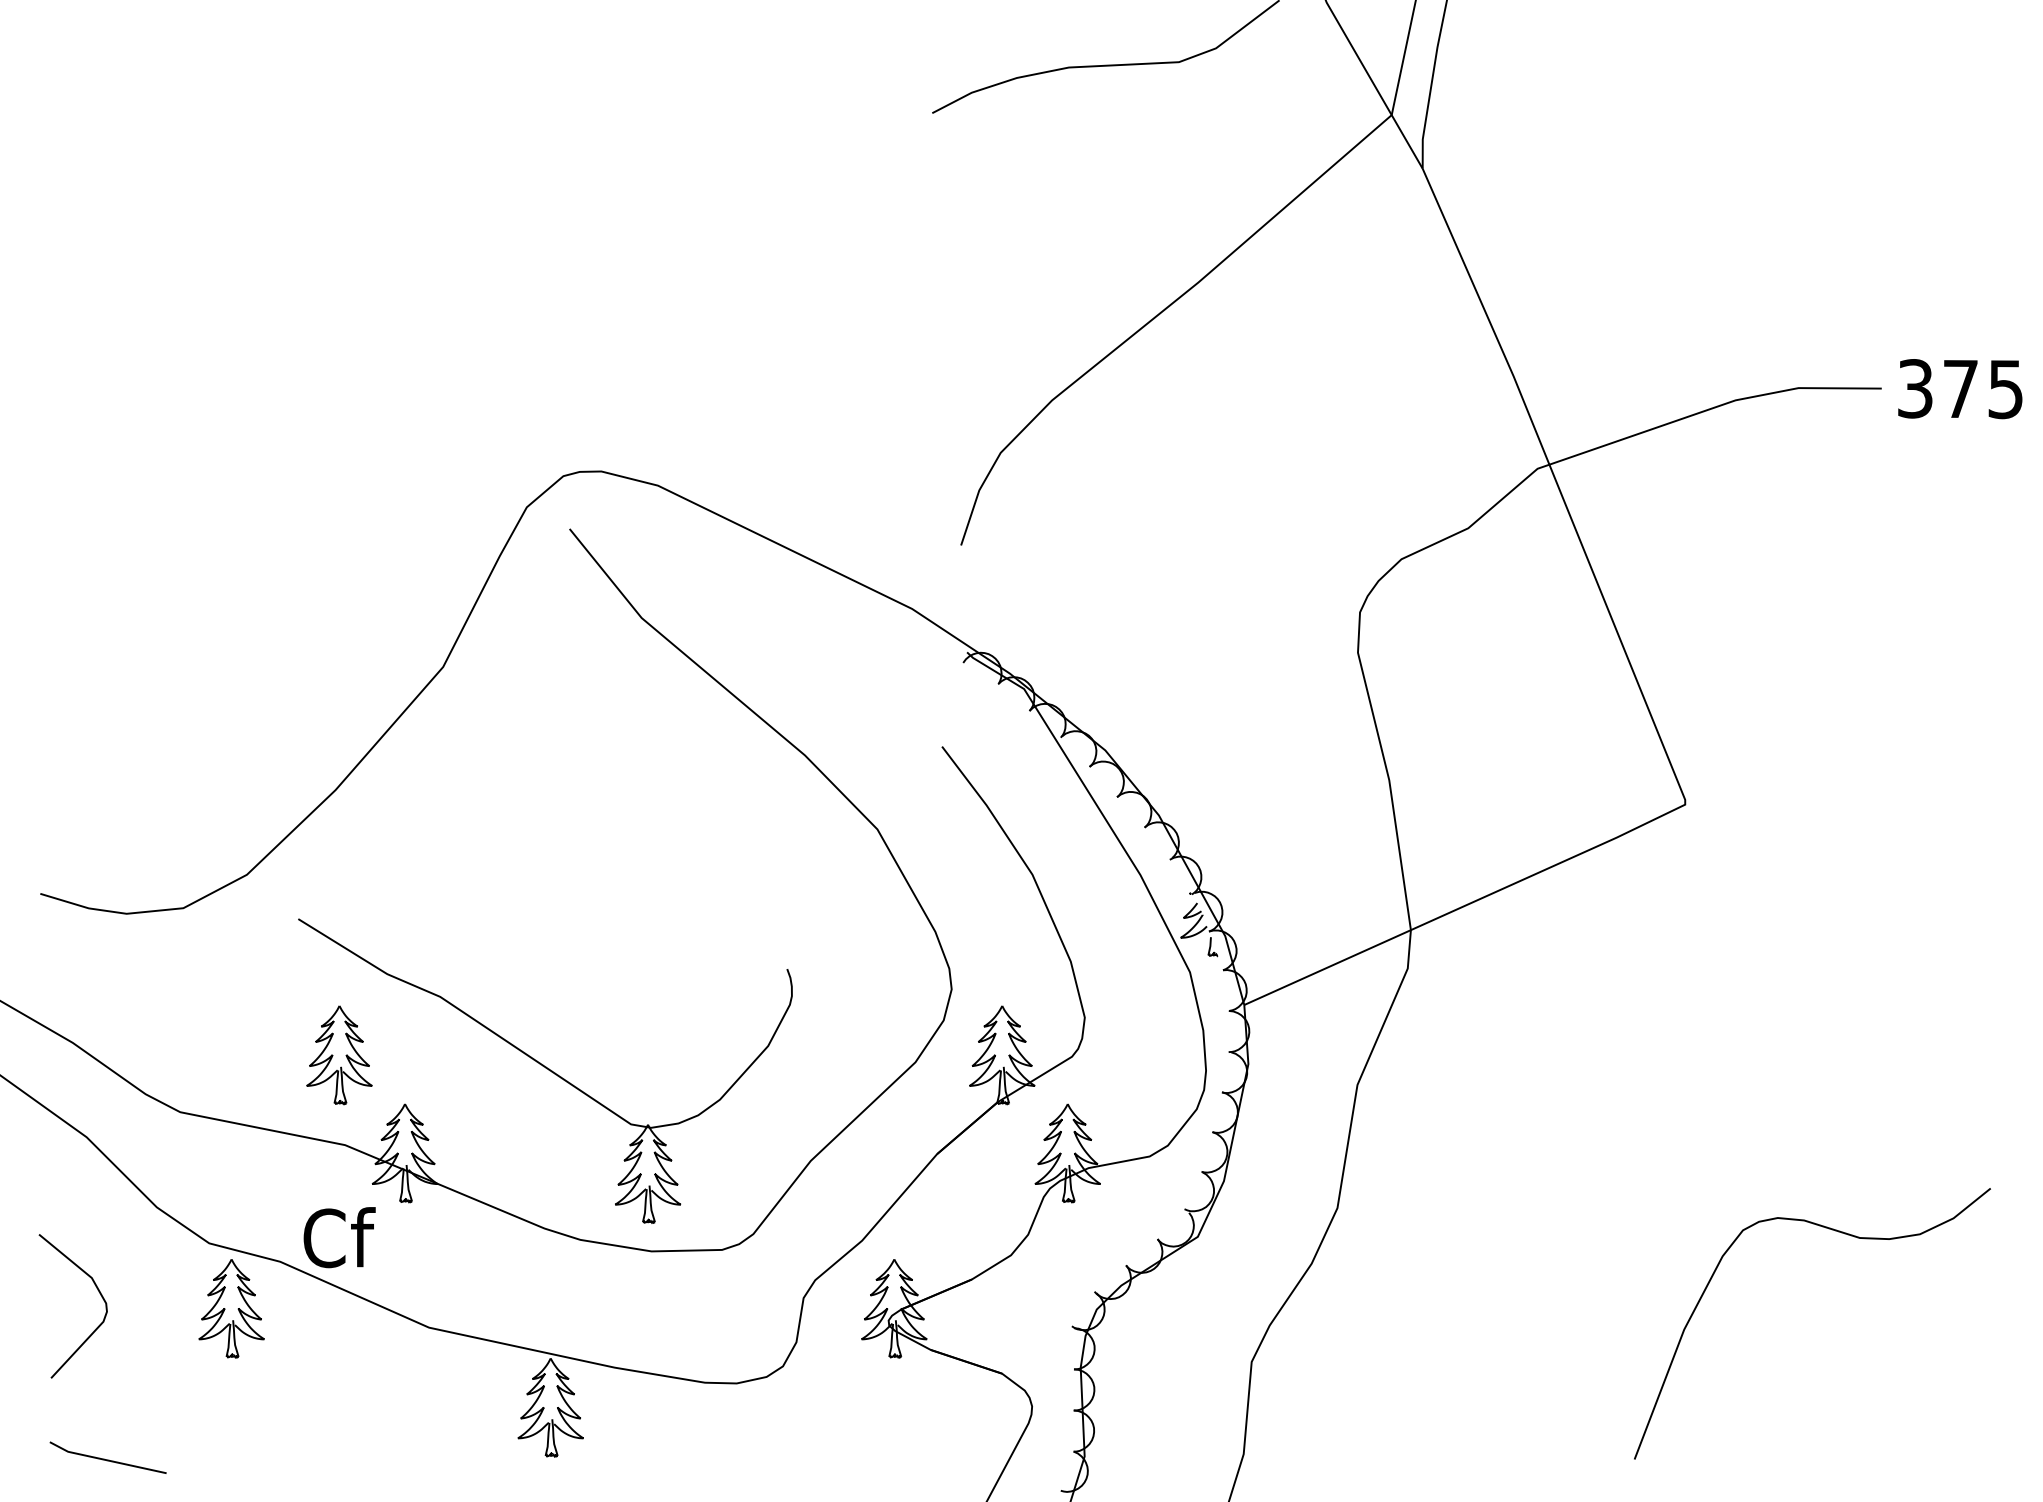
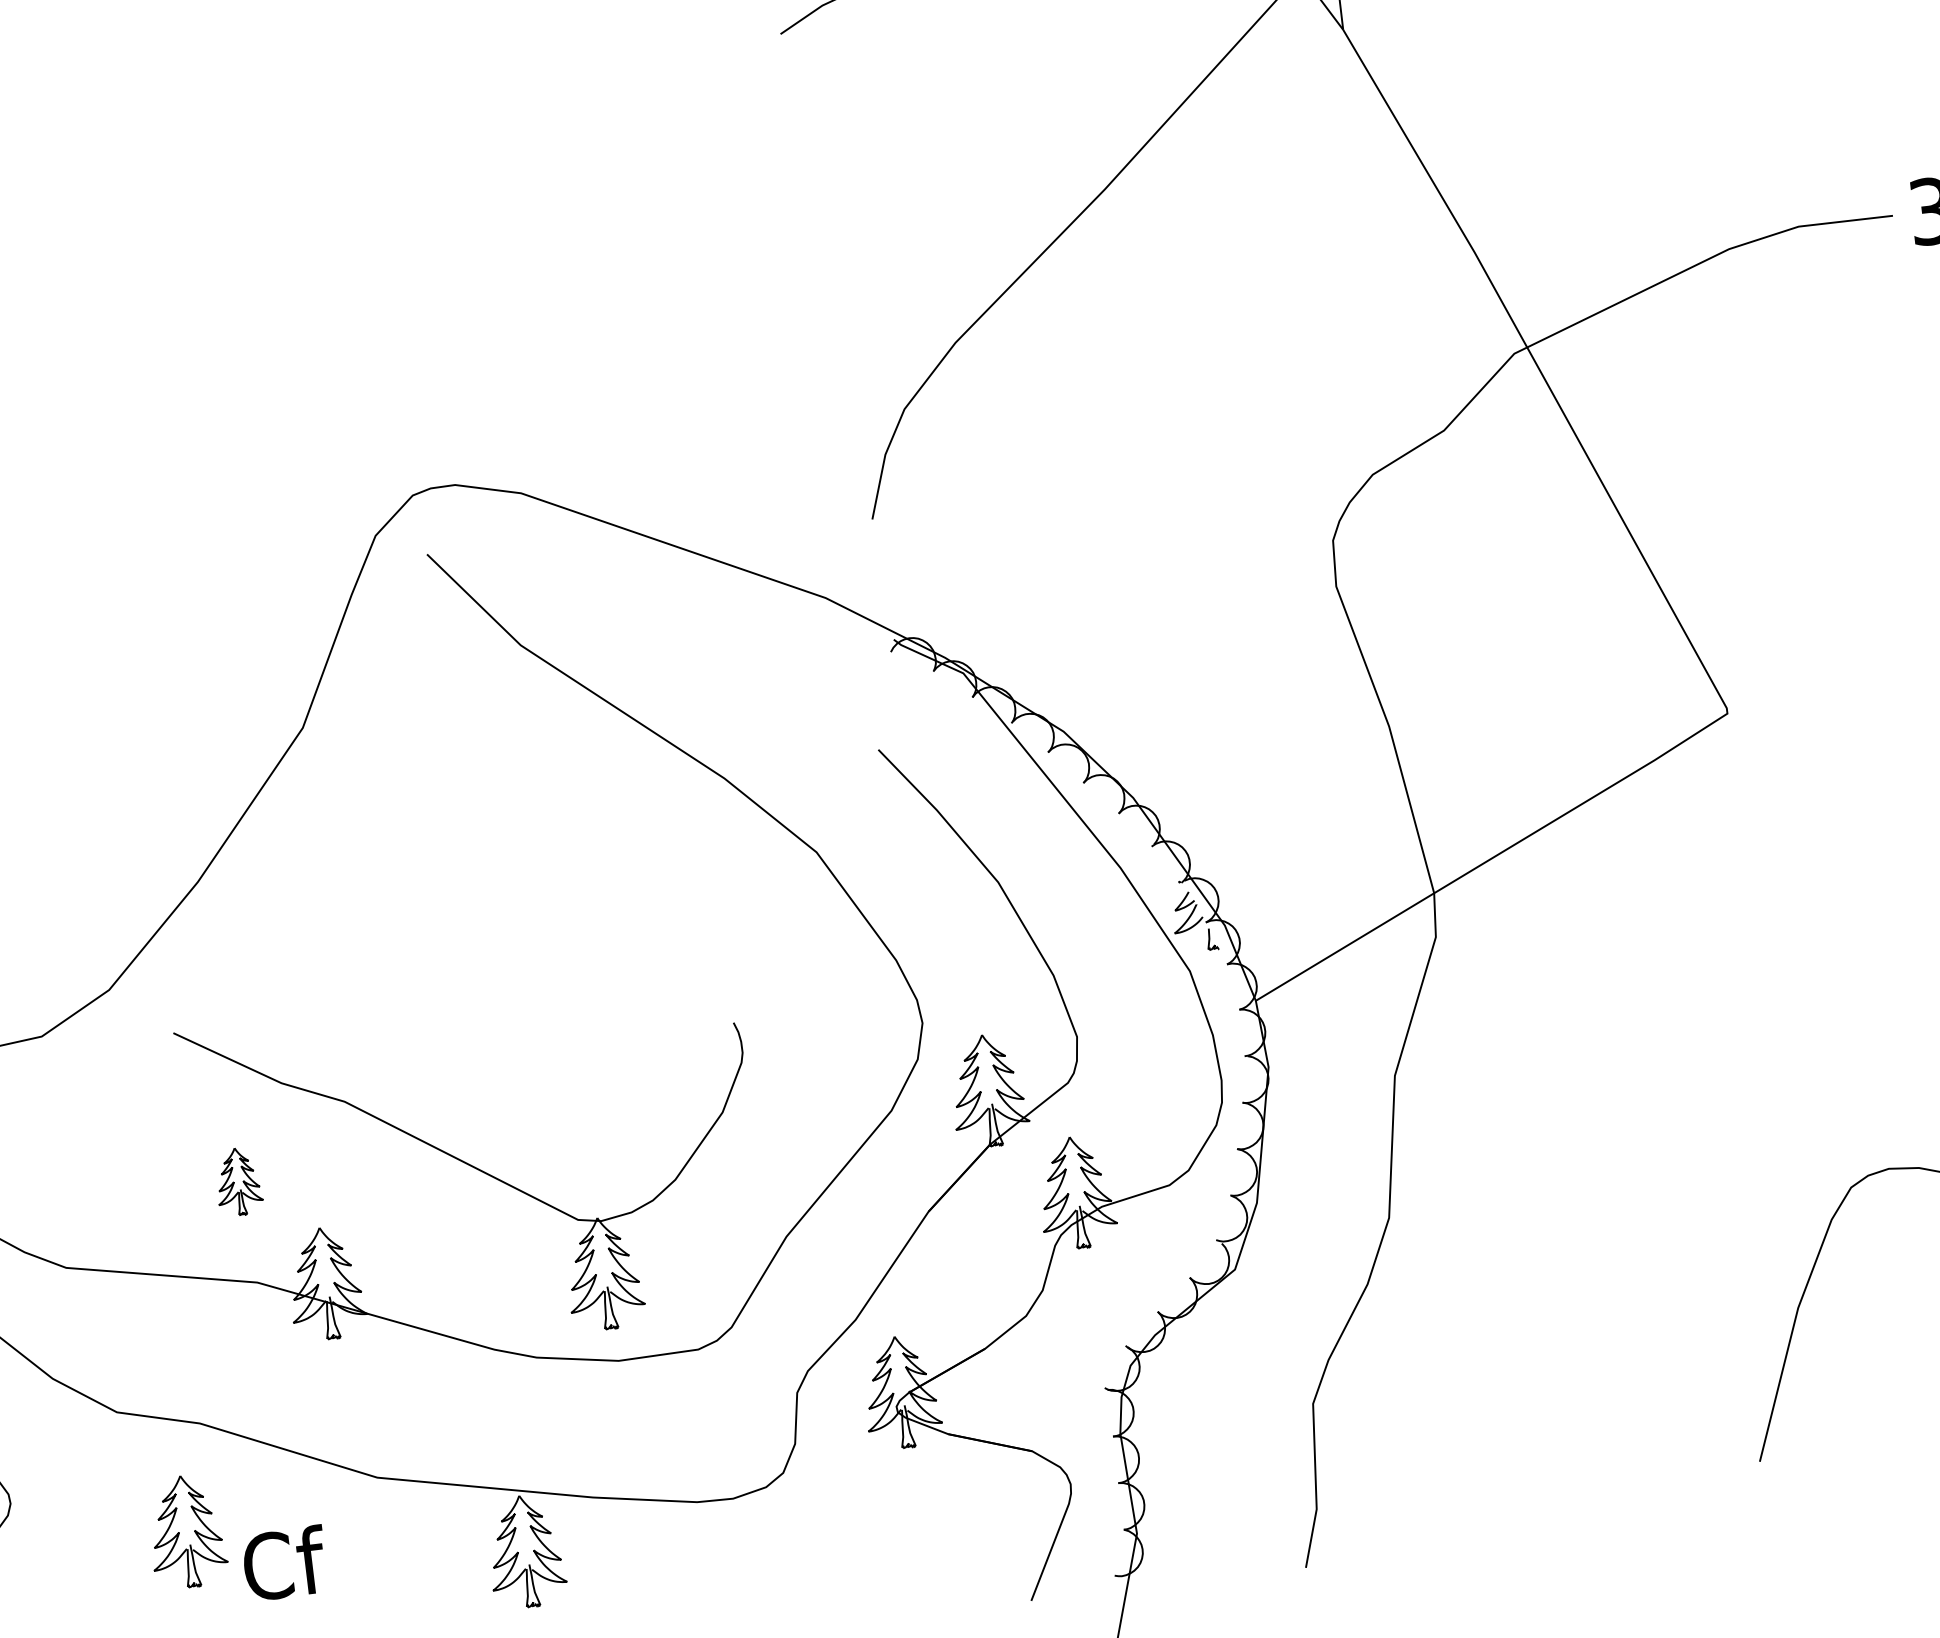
part: (339, 1055) -> (238, 1181), size x0.6
text: (339, 1237) -> (284, 1563), moved
part: (231, 1308) -> (186, 1531), moved

